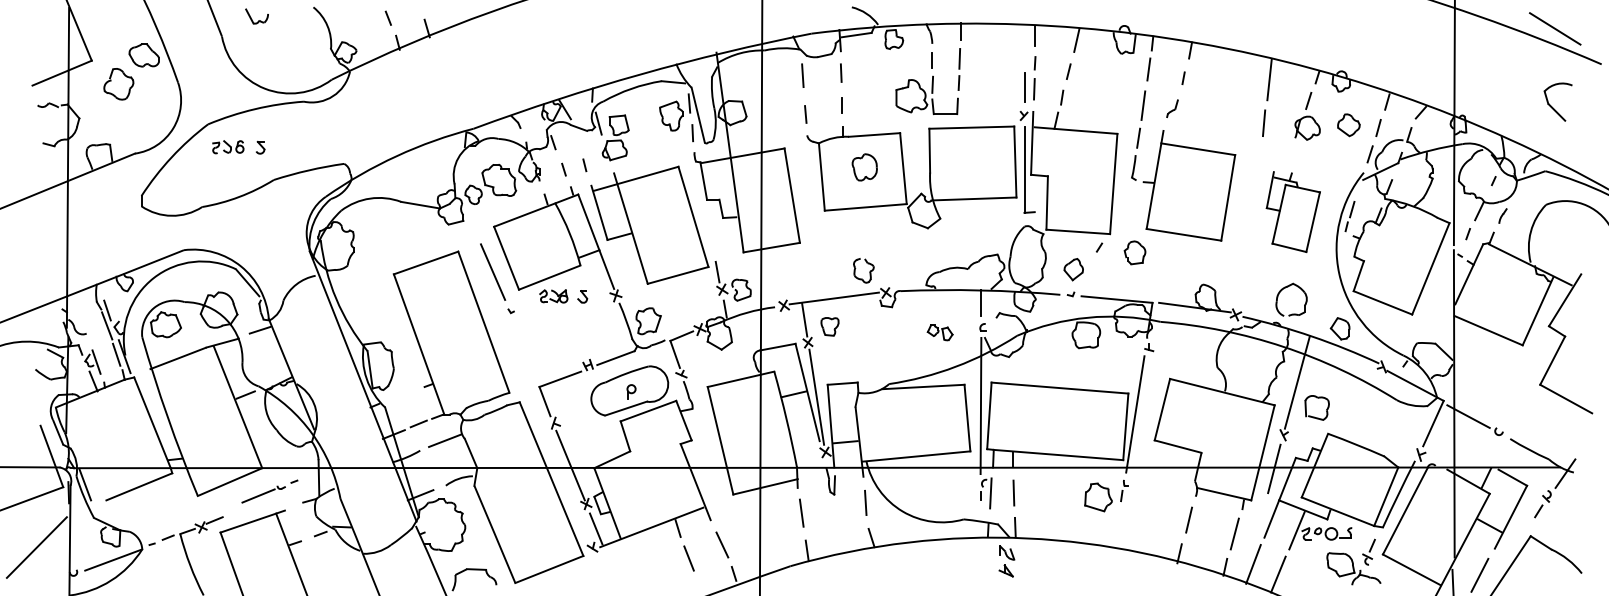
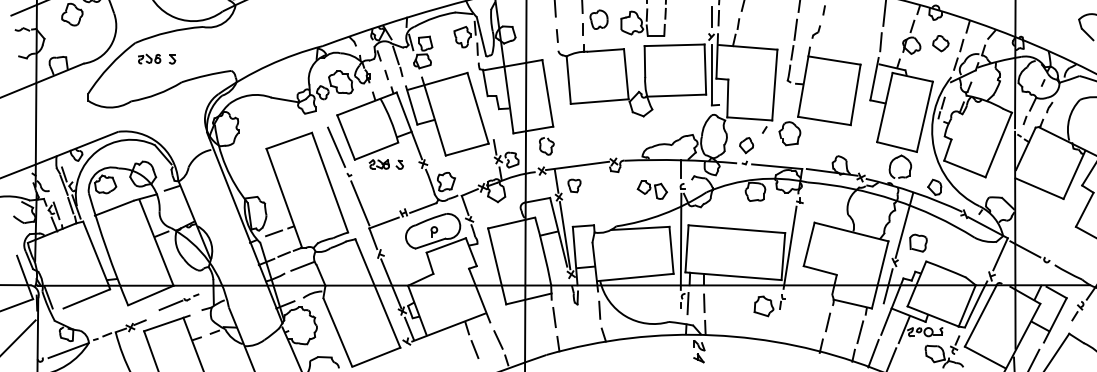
line: (577, 141) -> (396, 55), added
part: (864, 167) -> (598, 19), moved
part: (1293, 211) -> (901, 104), size x1.67
part: (1134, 252) -> (789, 133), size x1.43
part: (869, 271) -> (550, 146), moved
part: (939, 332) -> (651, 189), size x1.67
line: (526, 351) -> (360, 203), added
line: (404, 393) -> (274, 233), added

